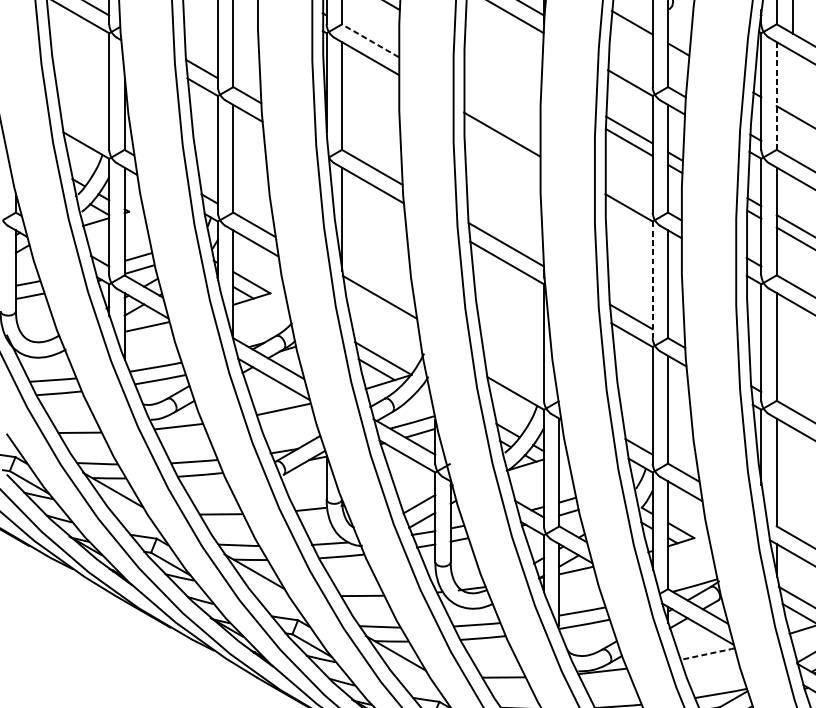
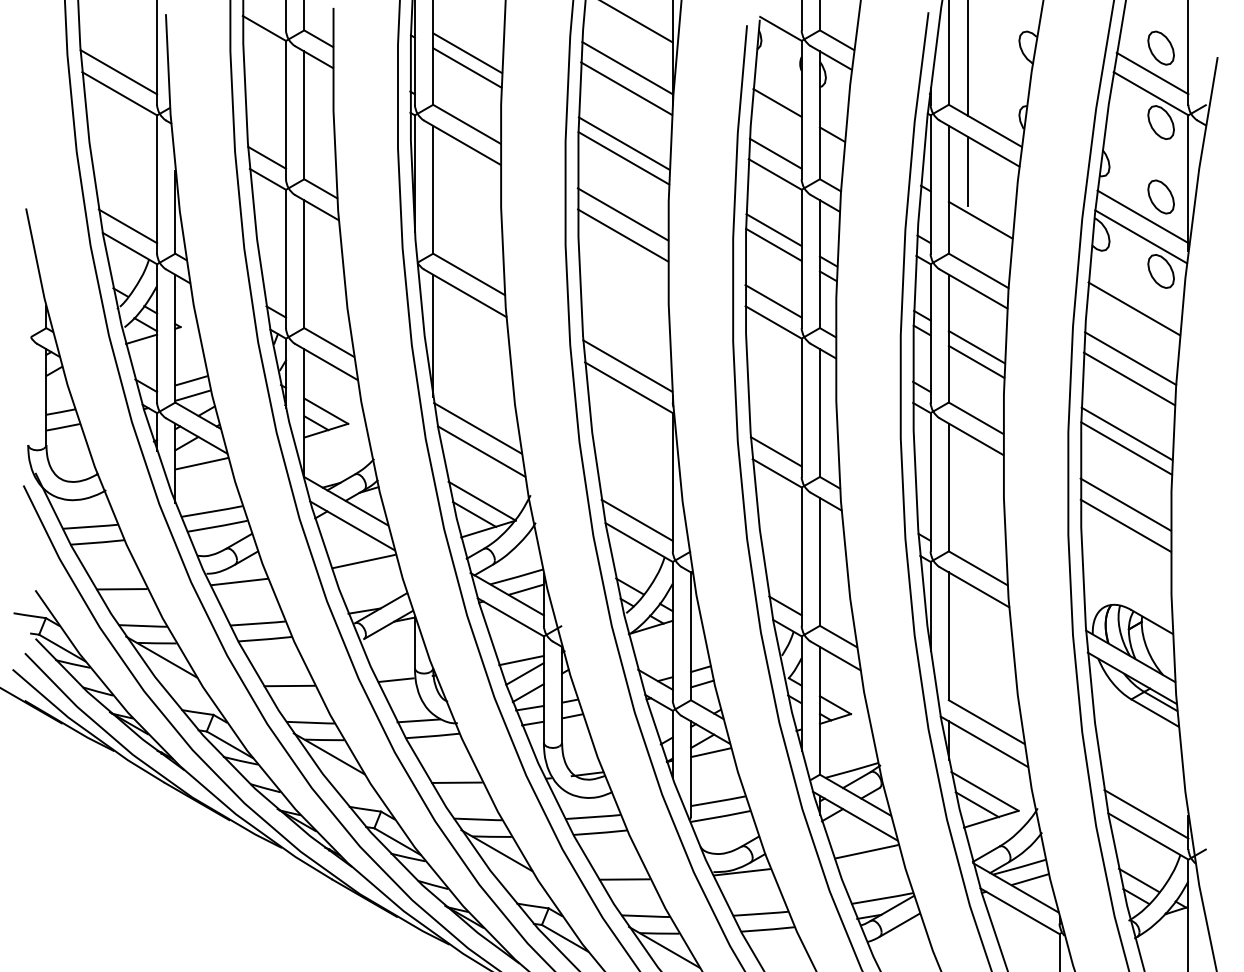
line: (370, 40) -> (466, 124), dashed -> solid
line: (502, 56) -> (623, 143), added
line: (630, 65) -> (775, 153), added
line: (502, 69) -> (623, 158), added
line: (792, 80) -> (967, 171), added
line: (776, 95) -> (948, 189), dashed -> solid
line: (501, 116) -> (622, 214), added
line: (84, 126) -> (127, 226), added
line: (628, 190) -> (773, 301), added
line: (652, 280) -> (801, 408), dashed -> solid
line: (382, 316) -> (481, 451), added
line: (513, 373) -> (636, 519), added
line: (416, 492) -> (521, 660), added
line: (707, 653) -> (866, 851), dashed -> solid

